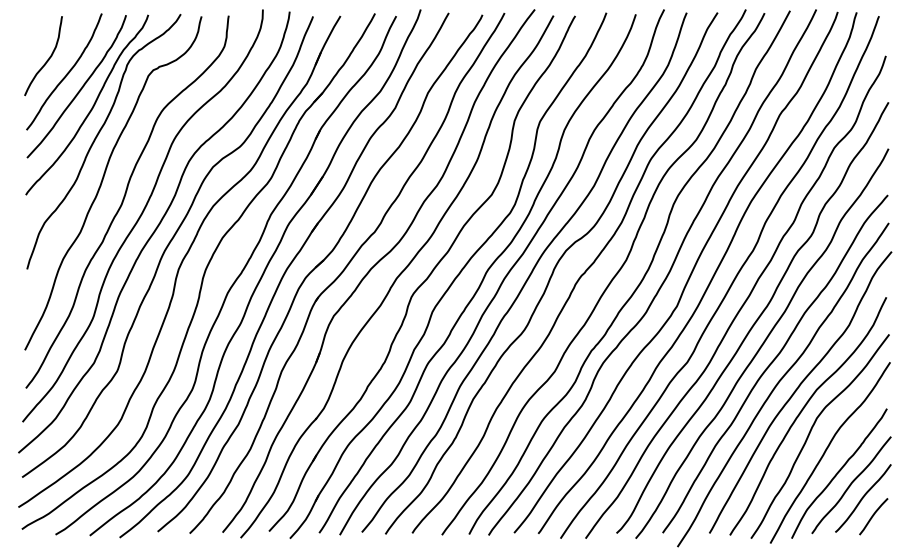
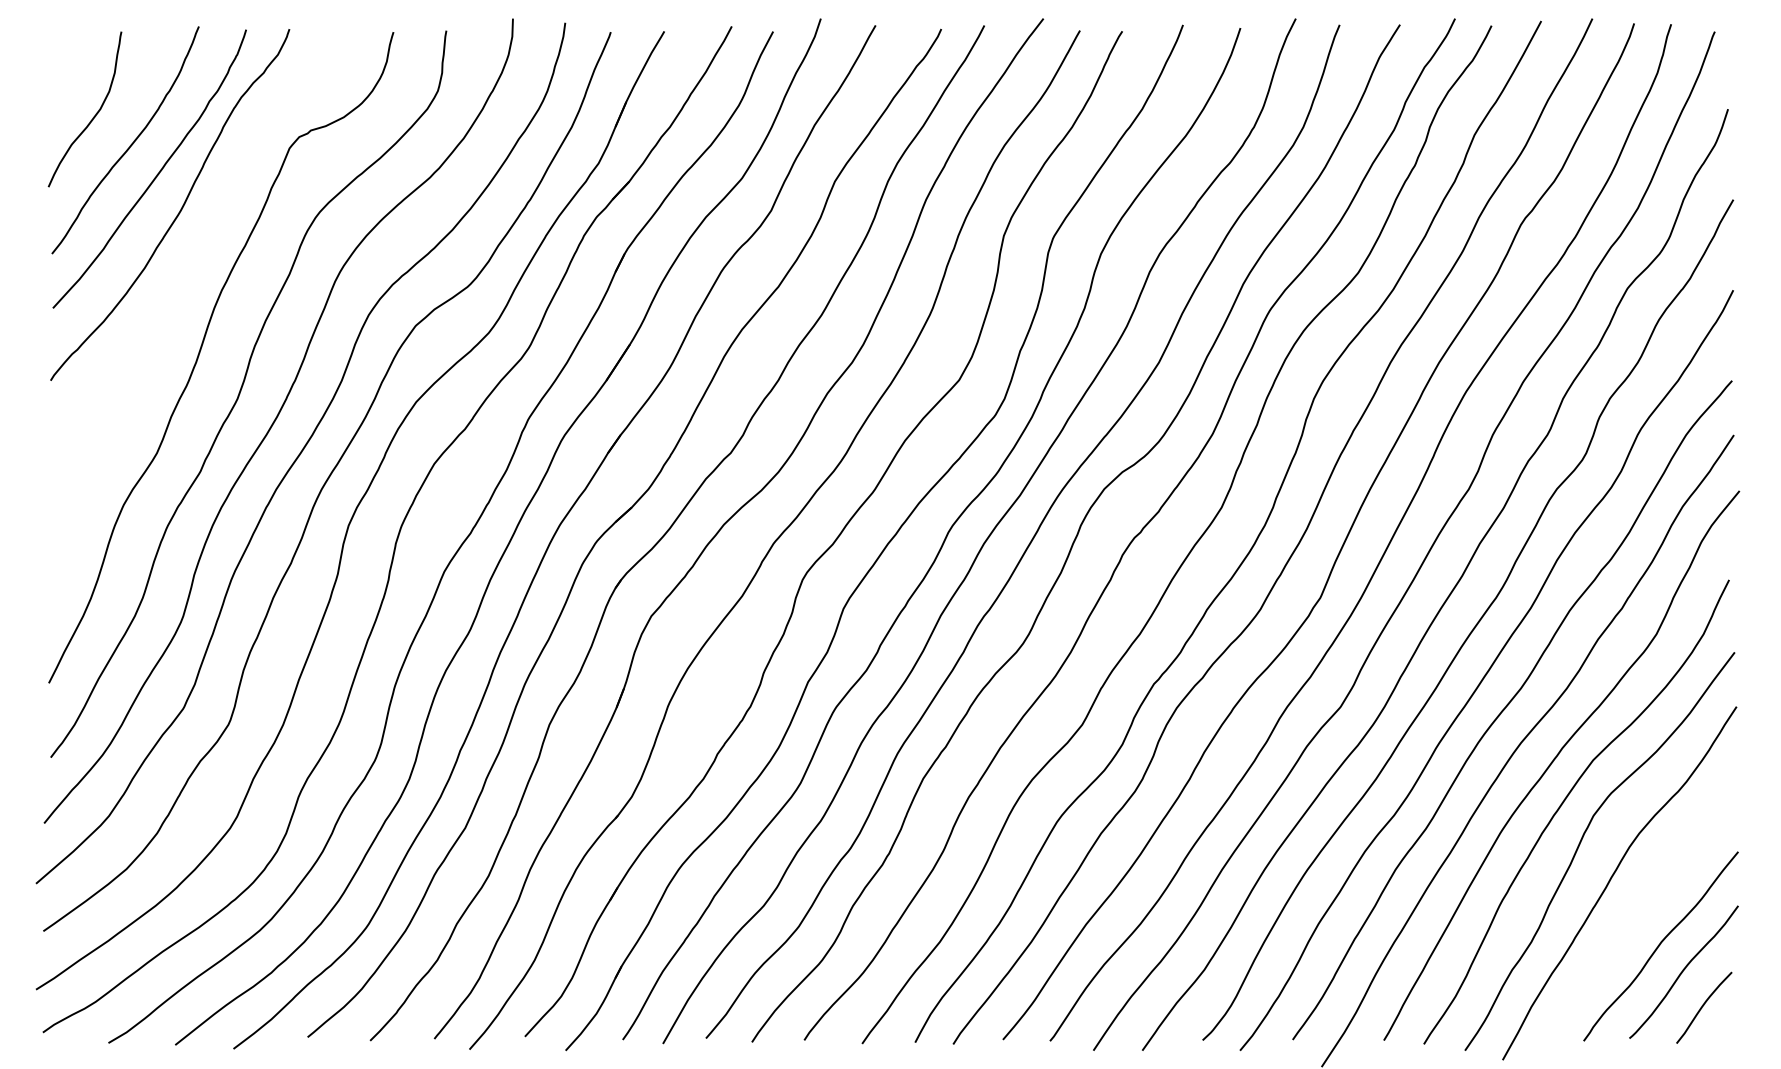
curve: (97, 137) -> (190, 268), removed
curve: (839, 472) -> (1637, 921), removed

